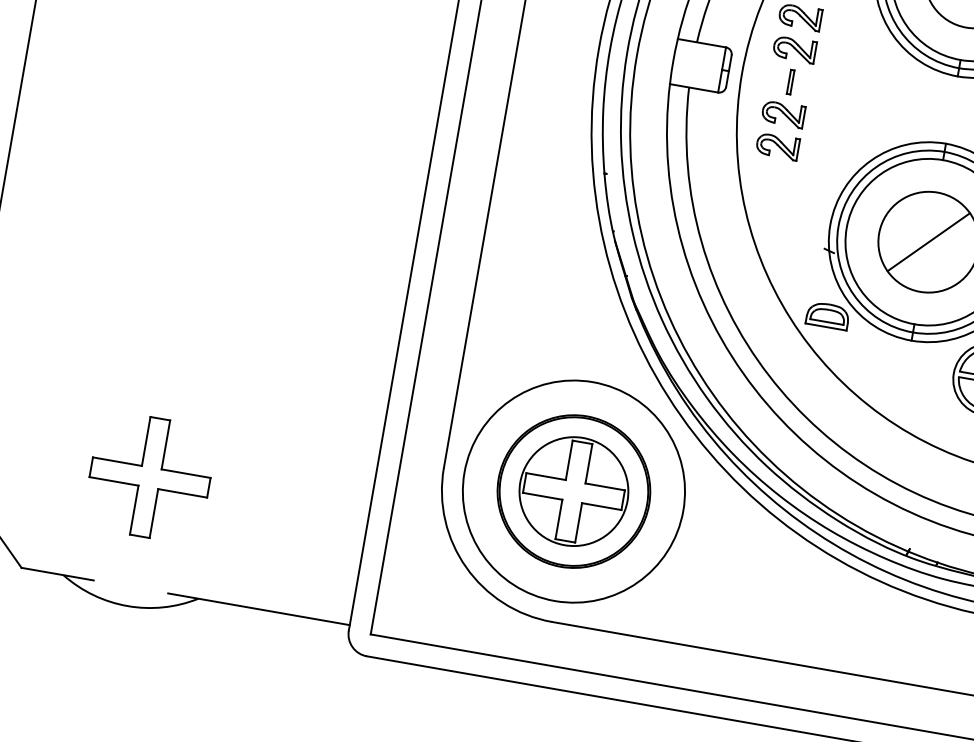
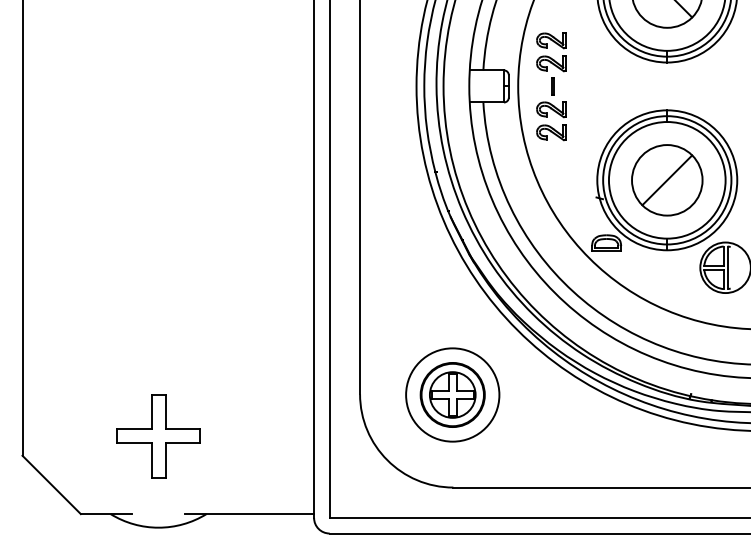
part: (573, 490) -> (452, 394), size x0.6

